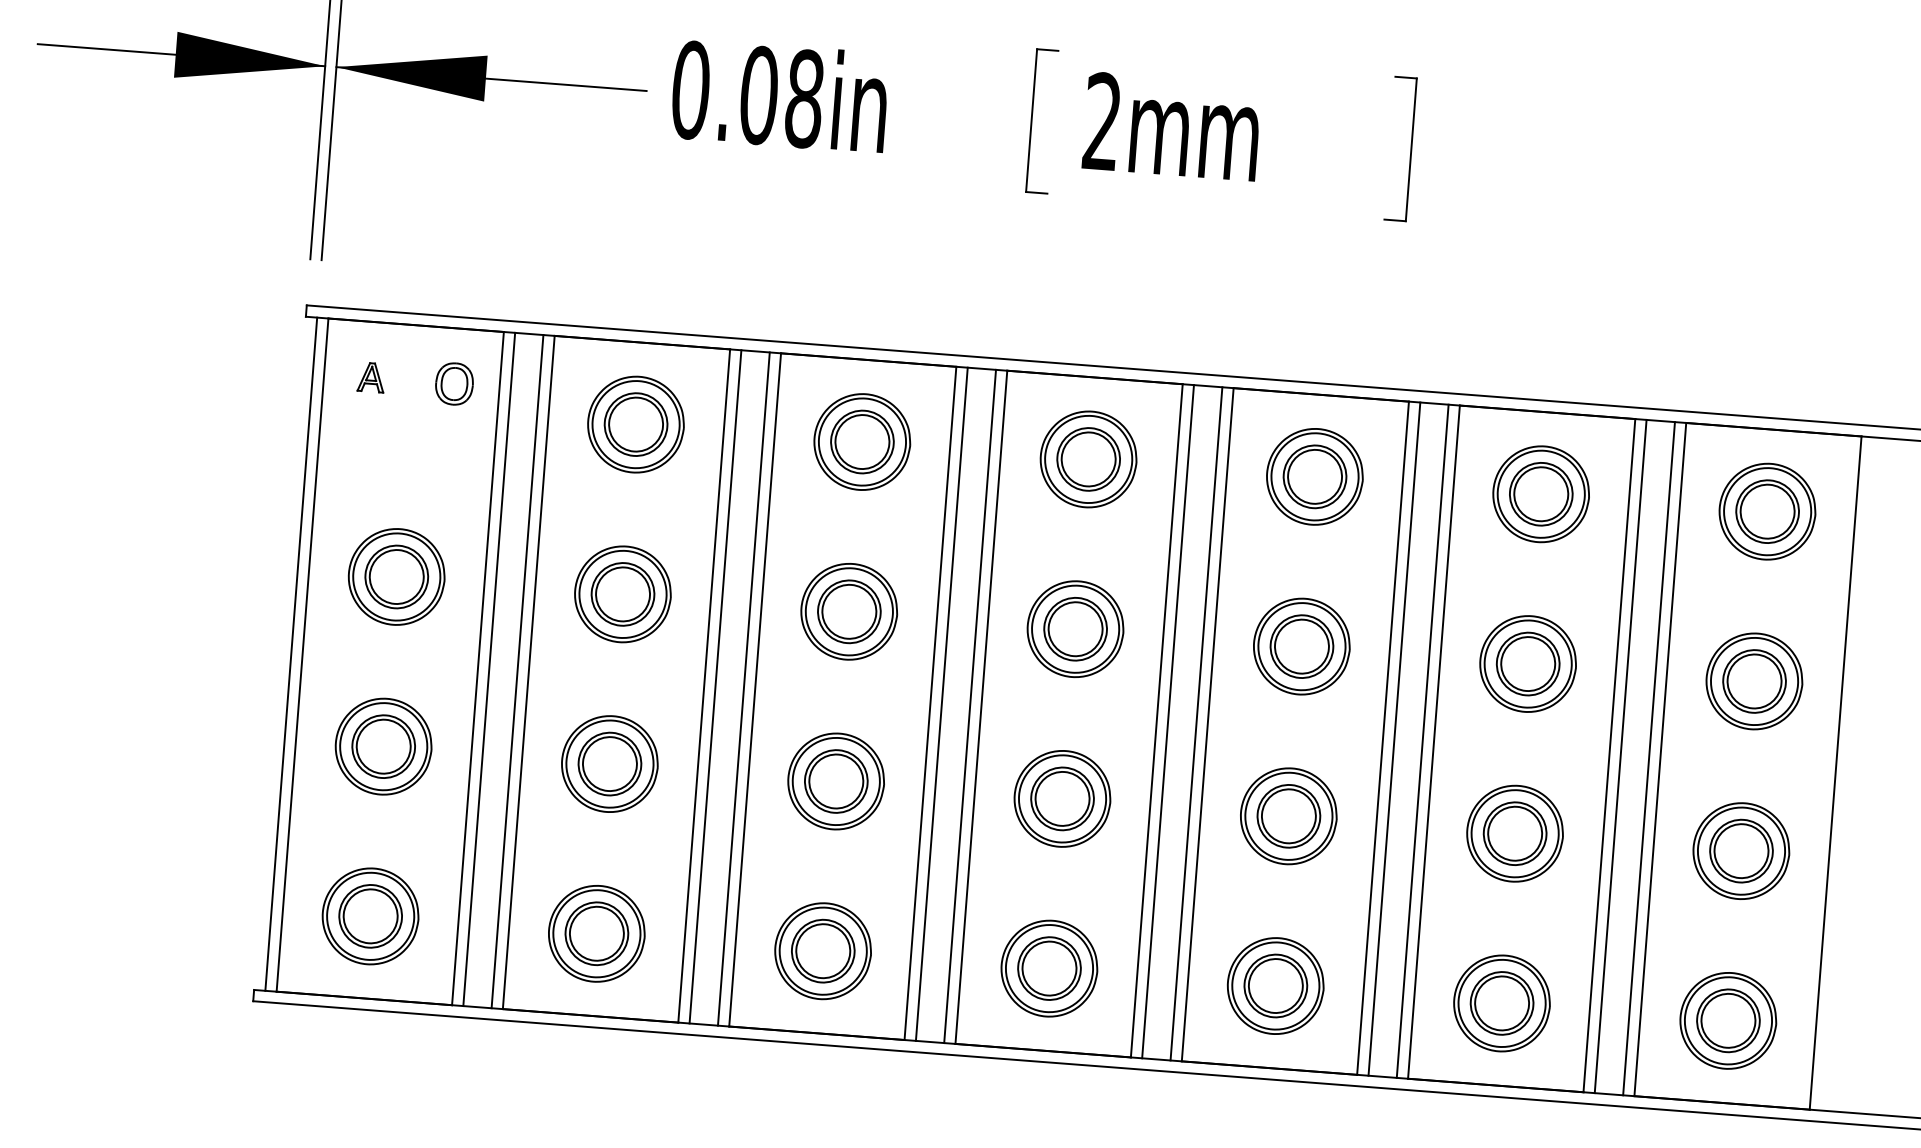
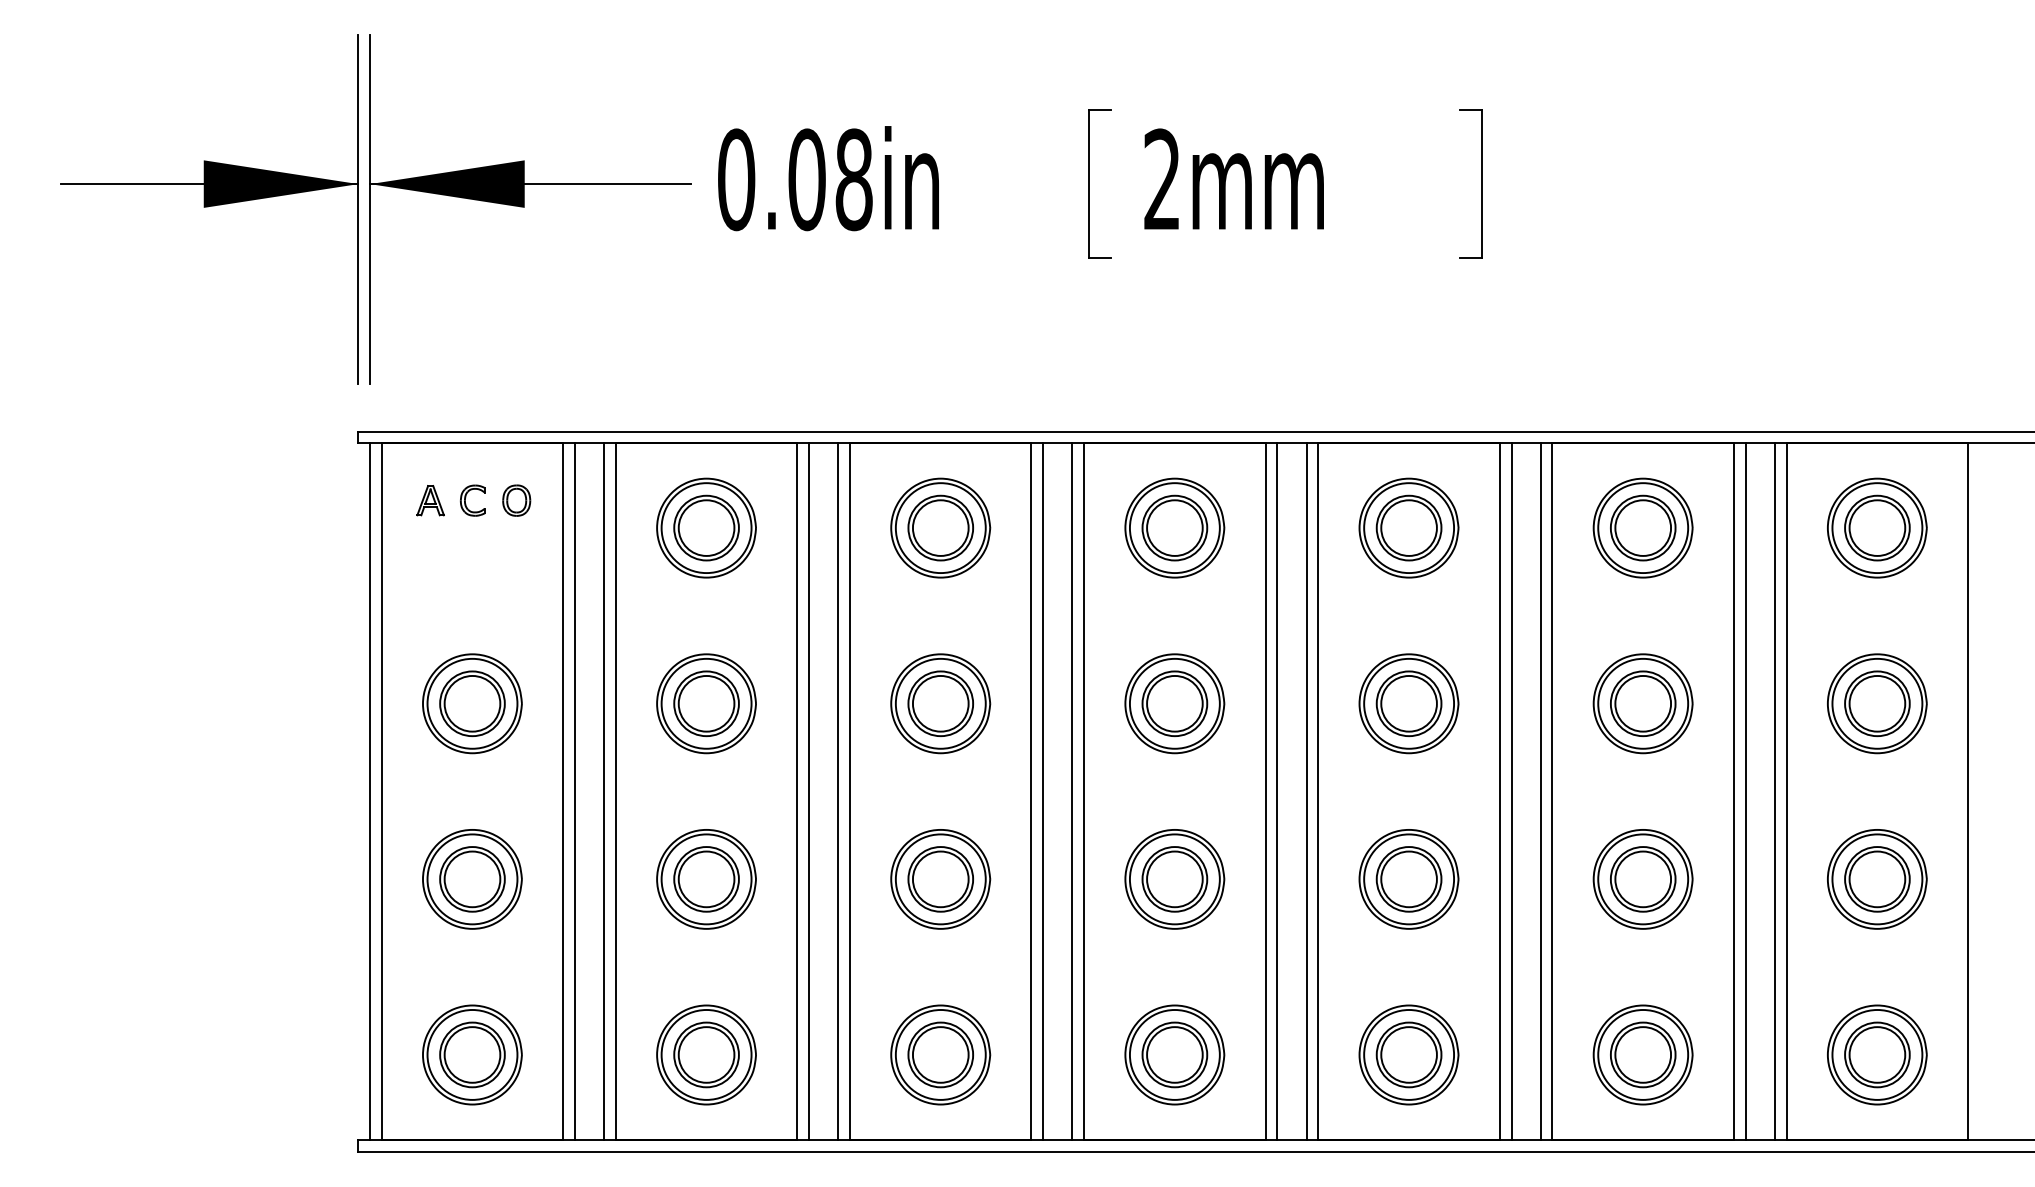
part: (406, 377) -> (466, 497), added
part: (454, 383) -> (516, 500), size x0.71

